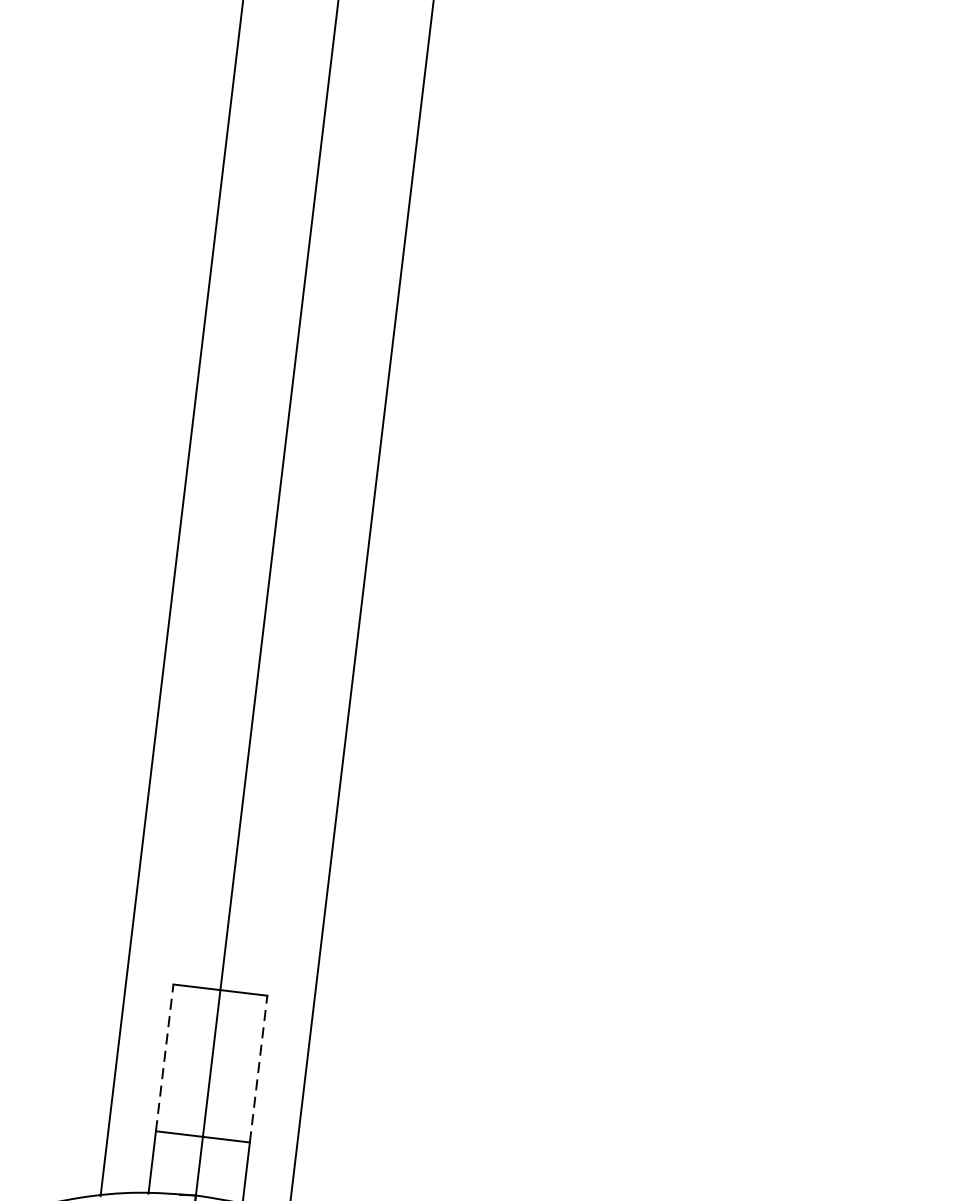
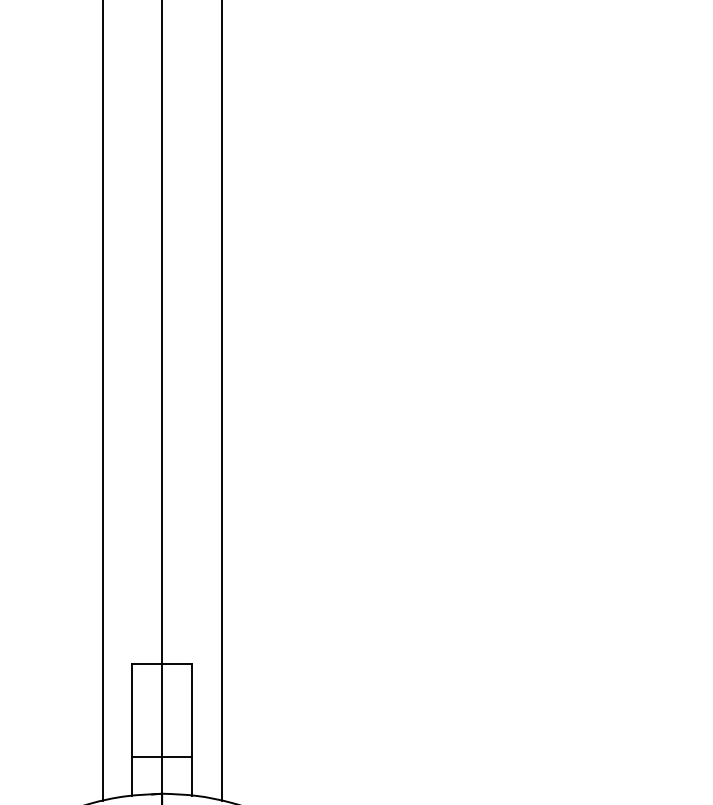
line: (164, 1058) -> (132, 710), dashed -> solid
line: (257, 1069) -> (191, 710), dashed -> solid

